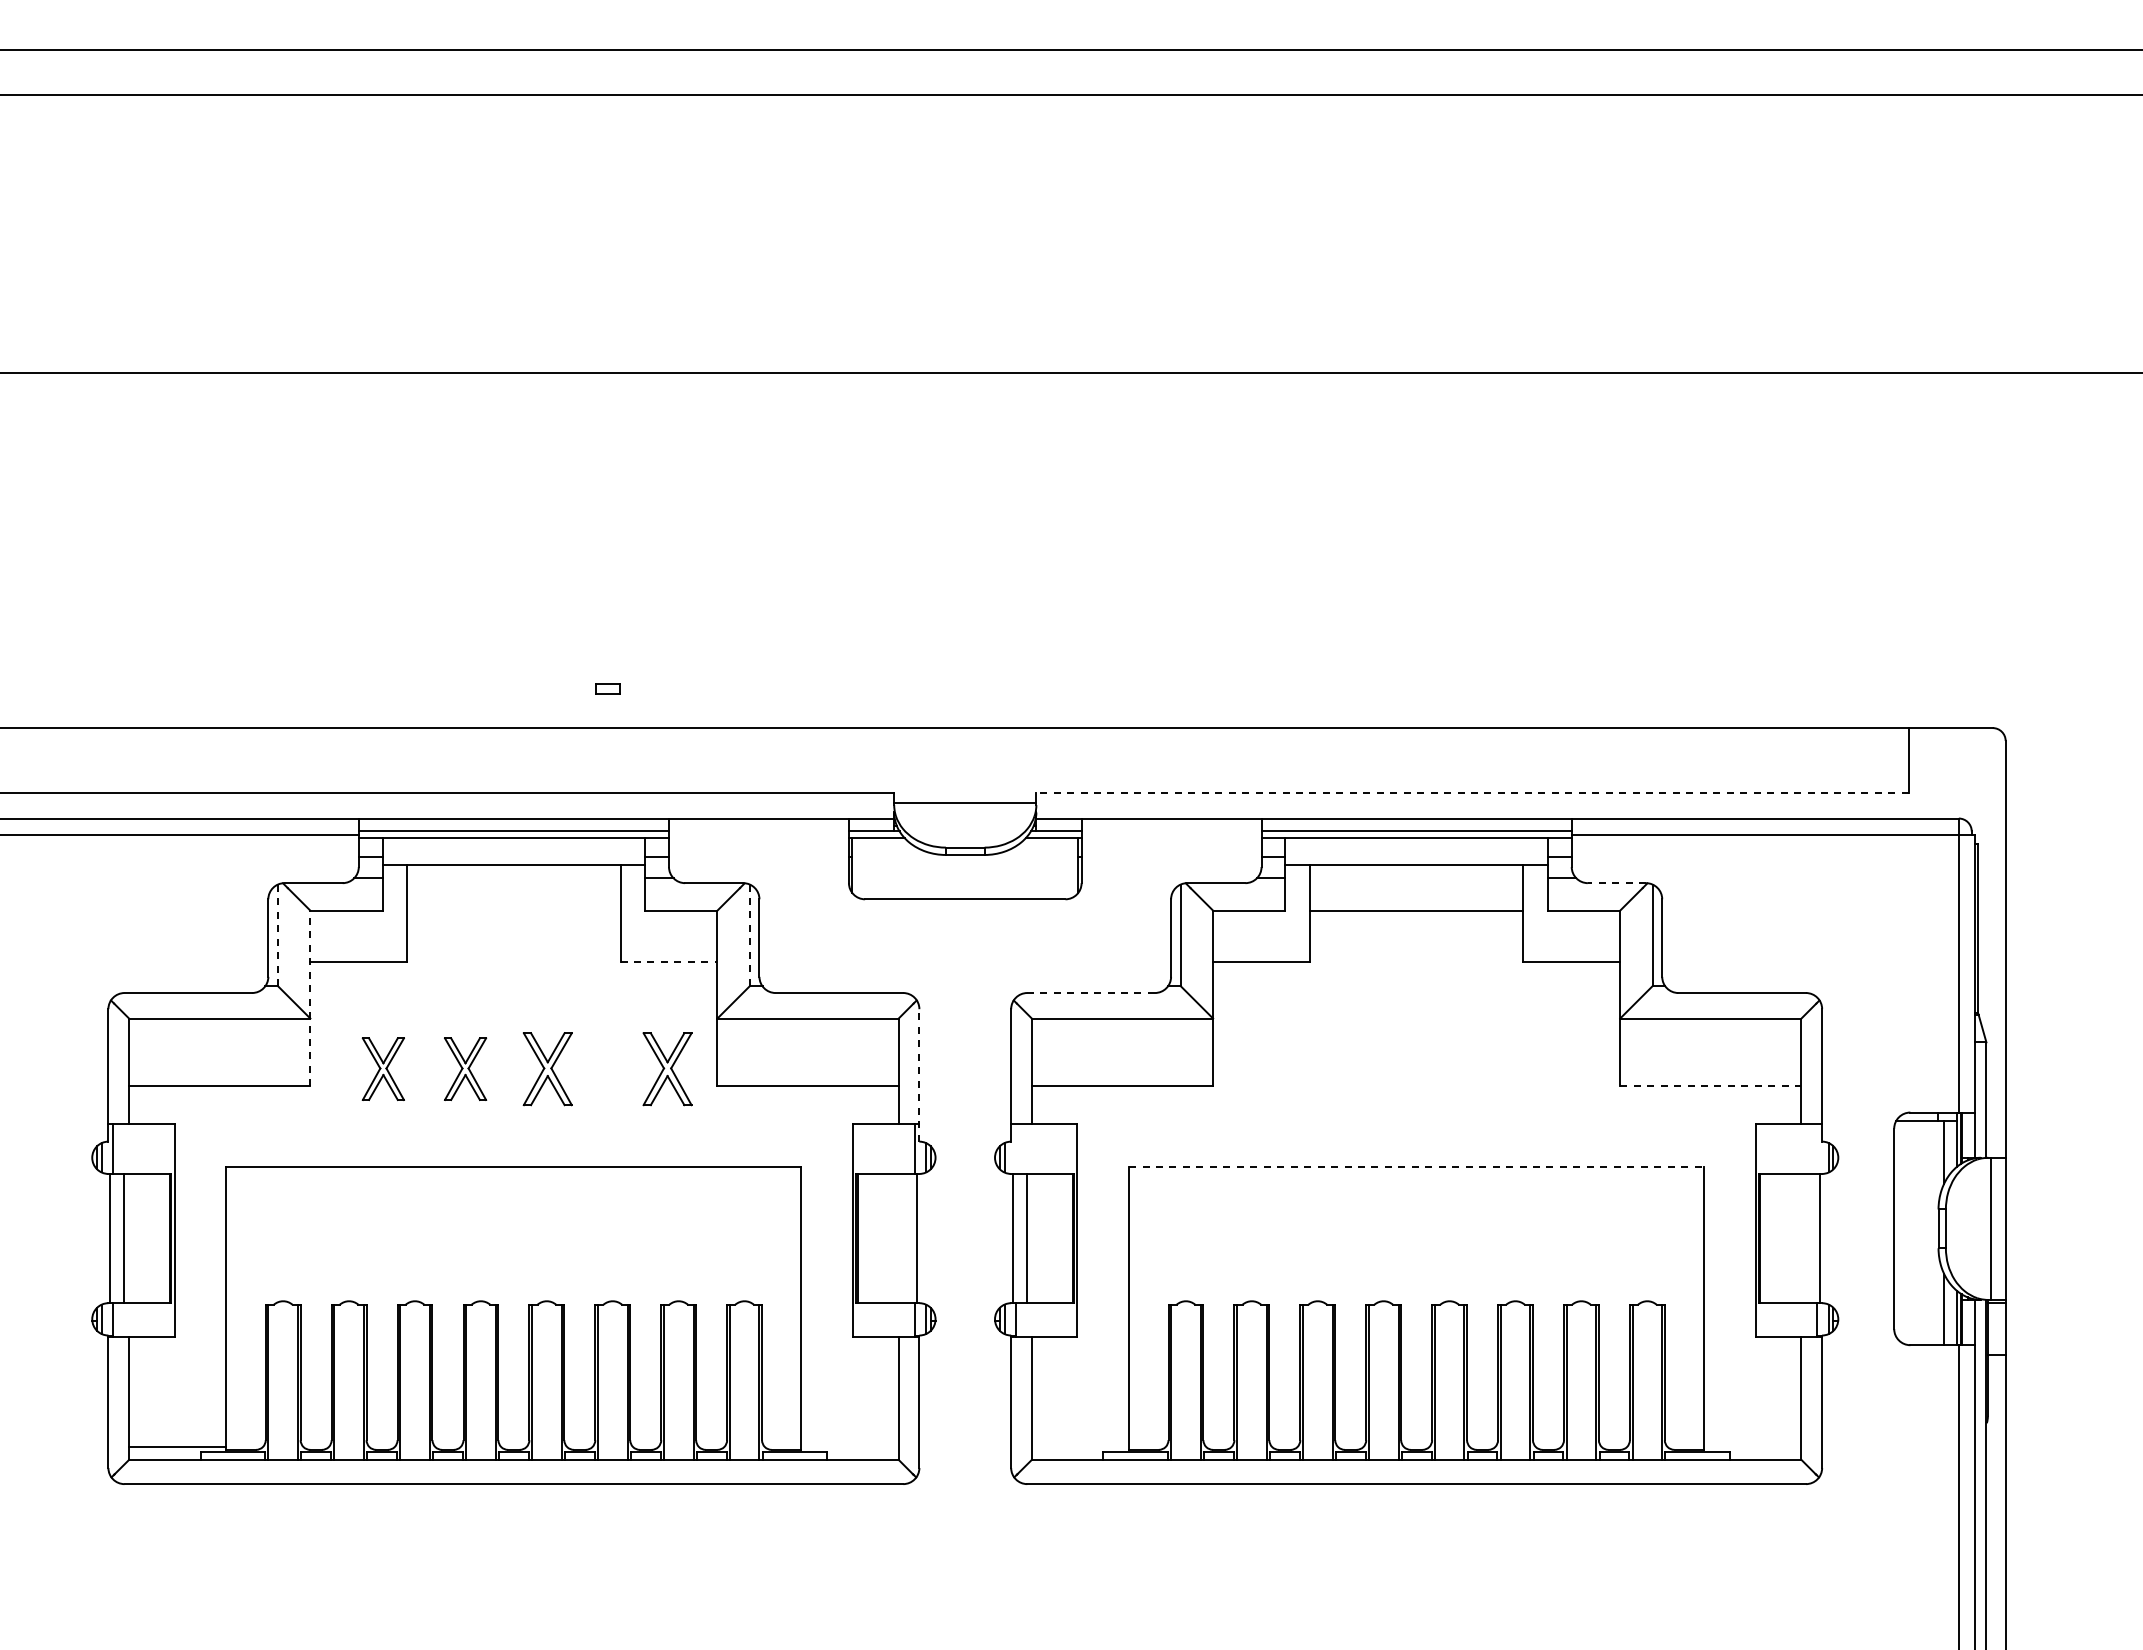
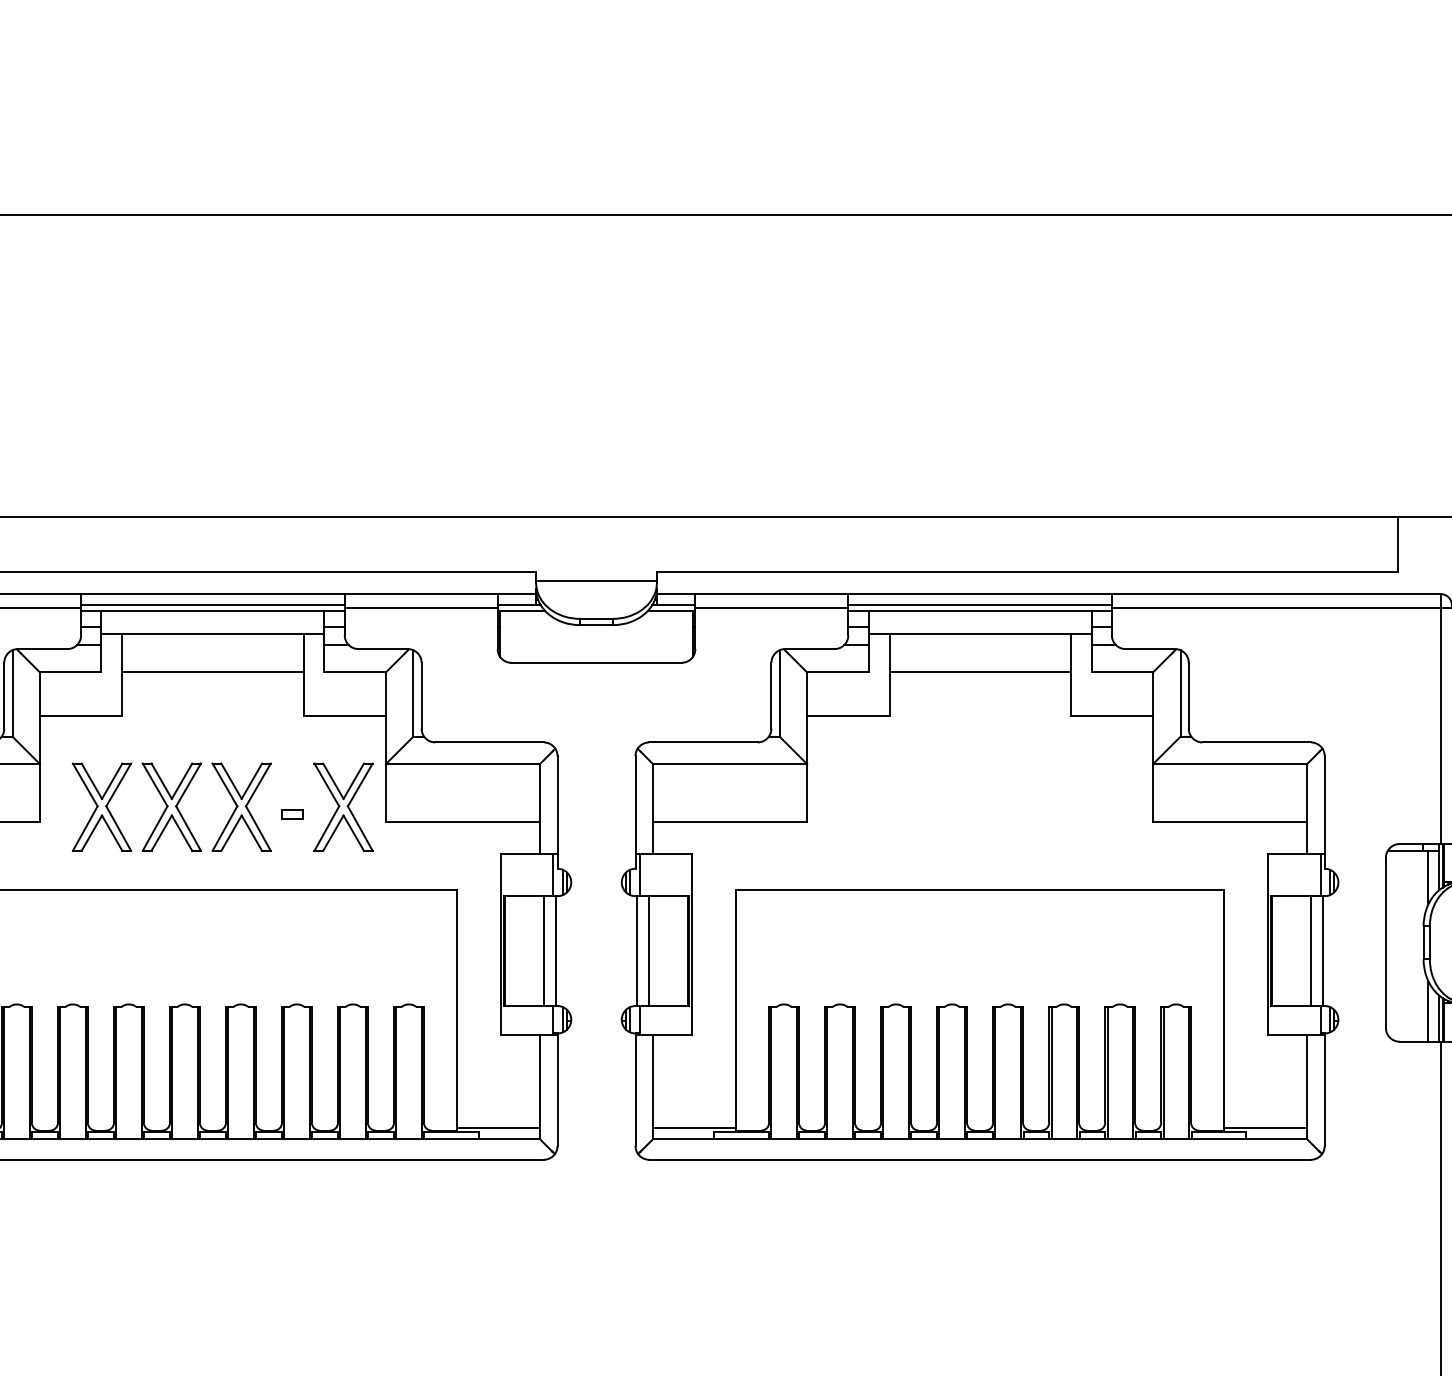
part: (607, 688) -> (292, 814), moved
line: (1472, 792) -> (1027, 572), dashed -> solid
line: (758, 834) -> (420, 607), added
line: (1171, 834) -> (771, 607), added
line: (1616, 883) -> (1149, 649), dashed -> solid
line: (513, 910) -> (212, 672), added
line: (278, 935) -> (12, 693), dashed -> solid
line: (749, 935) -> (413, 693), dashed -> solid
line: (669, 962) -> (345, 716), dashed -> solid
line: (1091, 993) -> (703, 742), dashed -> solid
line: (310, 998) -> (40, 747), dashed -> solid
part: (383, 1068) -> (102, 806), size x1.67
part: (465, 1068) -> (171, 806), size x1.67
part: (547, 1068) -> (241, 806), size x1.43
part: (667, 1068) -> (343, 806), size x1.43
line: (919, 1074) -> (557, 811), dashed -> solid
line: (1710, 1086) -> (1229, 821), dashed -> solid
line: (1016, 1148) -> (640, 874), added
line: (1817, 1148) -> (1320, 874), added
line: (1416, 1167) -> (979, 890), dashed -> solid
line: (903, 1238) -> (544, 951), added
line: (1806, 1238) -> (1311, 951), added
line: (849, 1447) -> (498, 1128), added
line: (1080, 1447) -> (694, 1128), added
line: (1752, 1447) -> (1265, 1128), added

